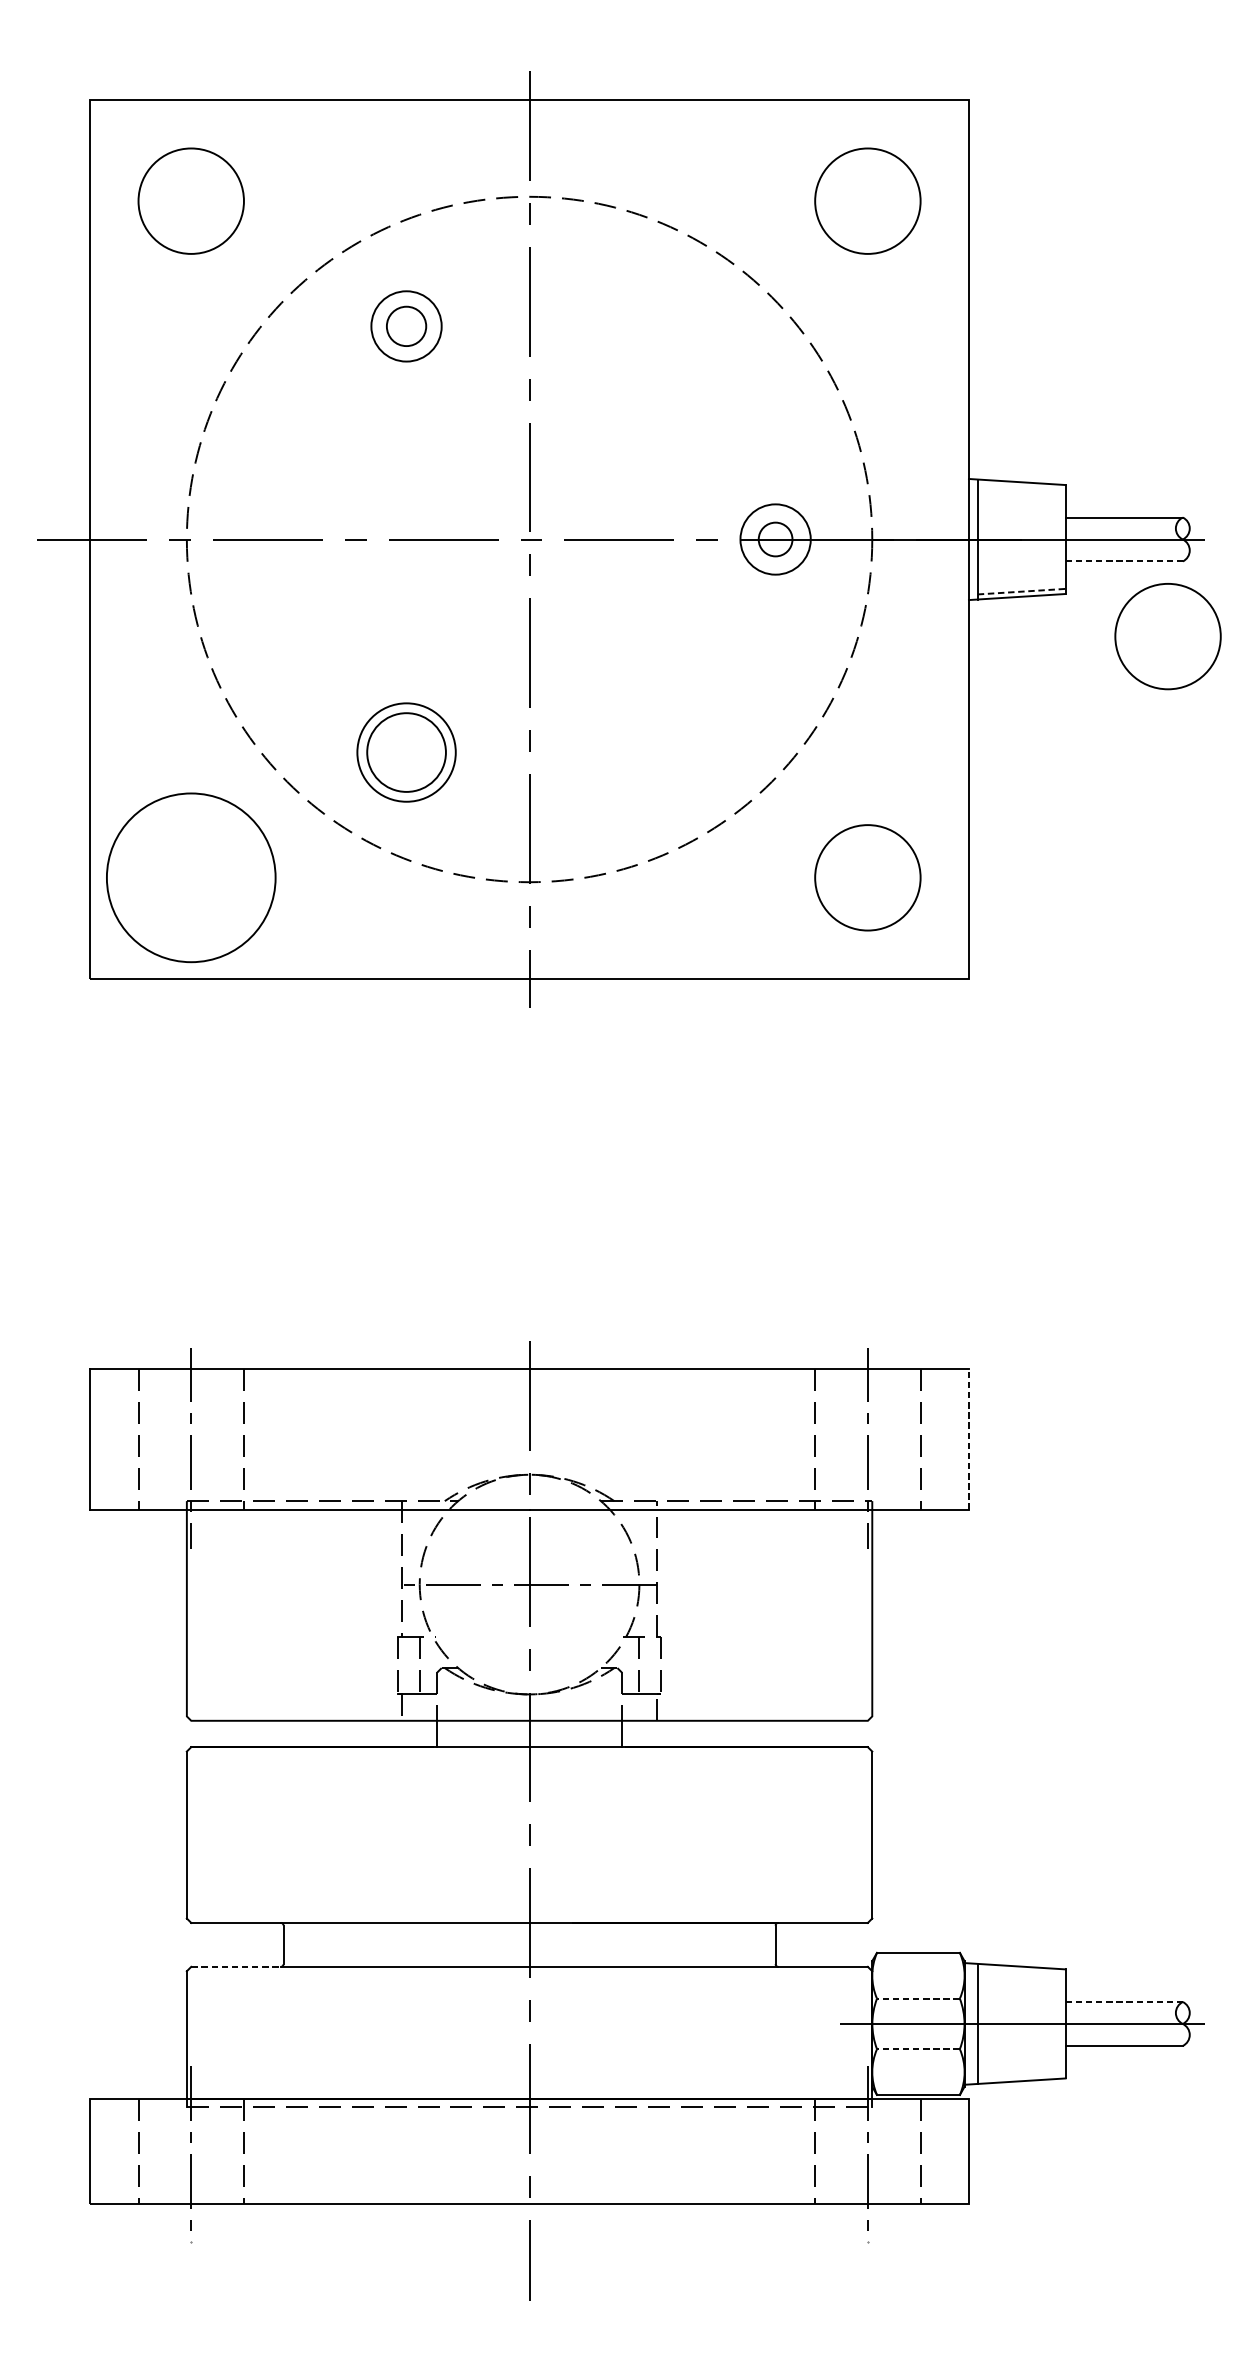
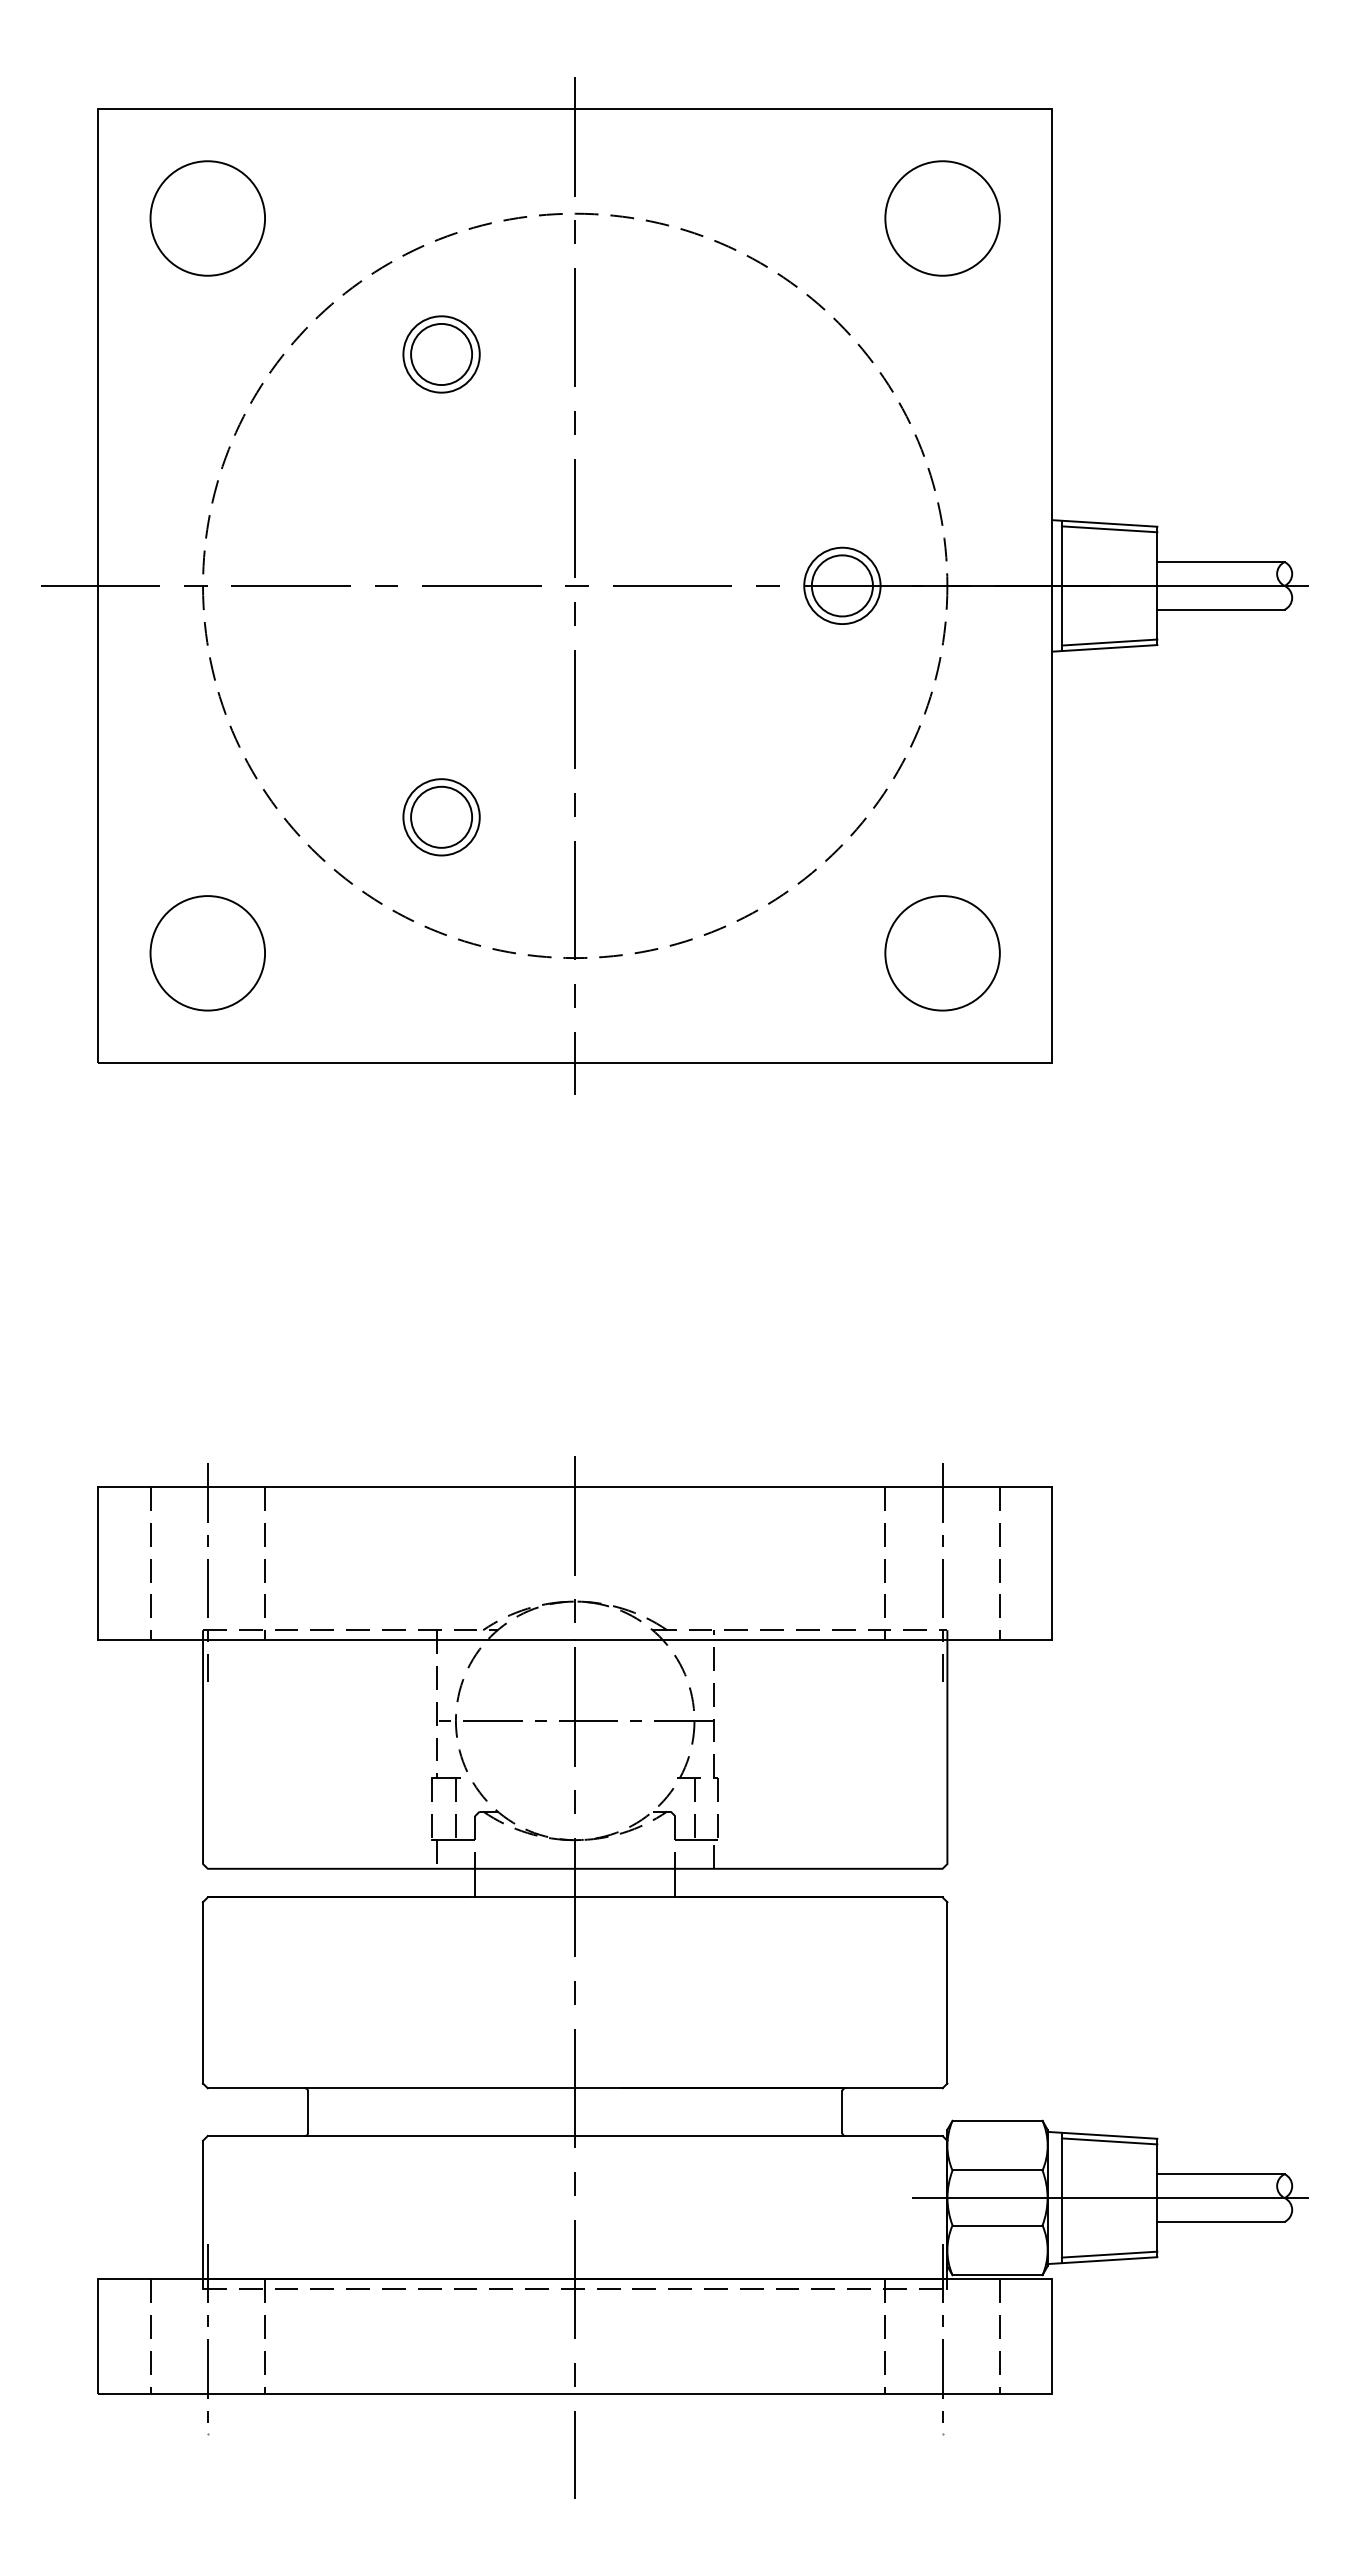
circle: (406, 326) -> (441, 354), size x1.43
line: (1021, 487) -> (1109, 529), added
circle: (774, 539) -> (841, 585), size x1.67
line: (1123, 561) -> (1220, 609), dashed -> solid
line: (1021, 591) -> (1109, 642), dashed -> solid
circle: (1167, 636) -> (1268, 691), removed
part: (406, 752) -> (441, 817), size x0.71
circle: (190, 877) -> (207, 953), size x0.62
line: (969, 1438) -> (1052, 1562), dashed -> solid
line: (236, 1967) -> (256, 2136), dashed -> solid
line: (1021, 1971) -> (1109, 2141), added
line: (918, 1998) -> (997, 2170), dashed -> solid
line: (1123, 2002) -> (1220, 2174), dashed -> solid
line: (918, 2049) -> (997, 2225), dashed -> solid
line: (1021, 2075) -> (1109, 2254), added

